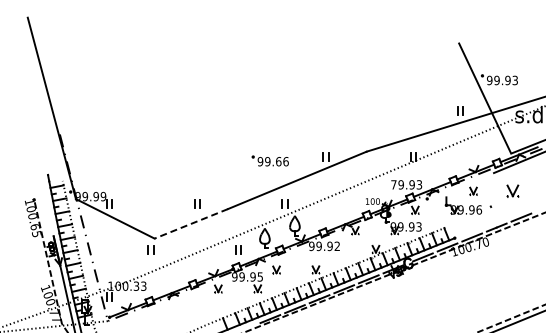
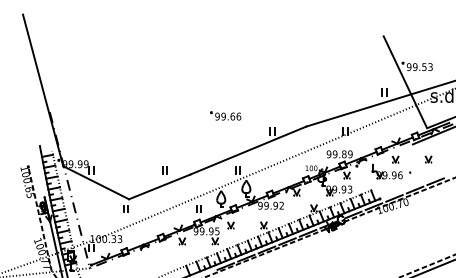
text: (507, 79) -> (424, 66), 99.93 -> 99.53
part: (269, 160) -> (225, 115), moved
text: (406, 184) -> (339, 154), 79.93 -> 99.89
part: (512, 190) -> (428, 159), size x0.62
line: (191, 223) -> (159, 186), dashed -> solid

